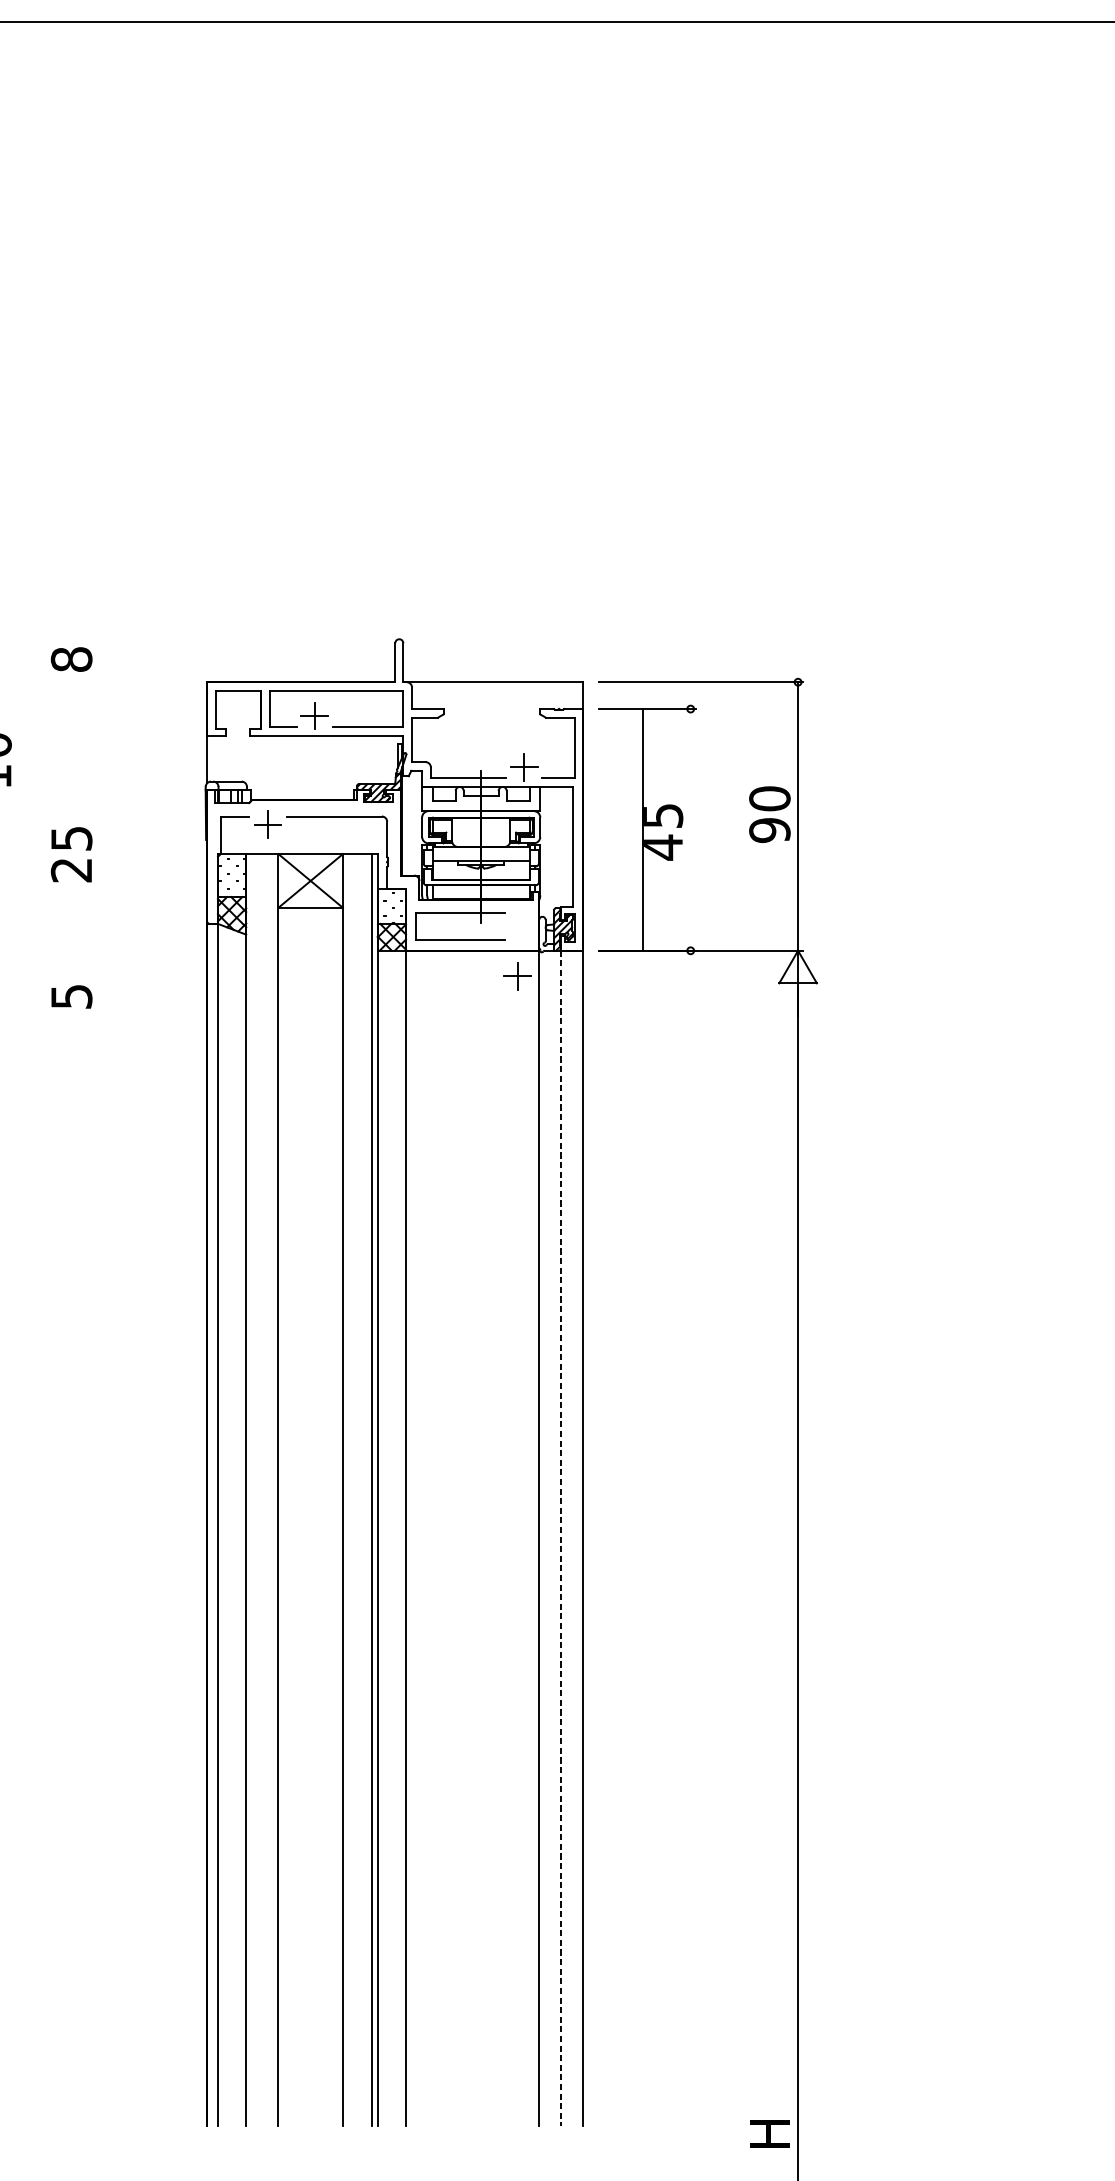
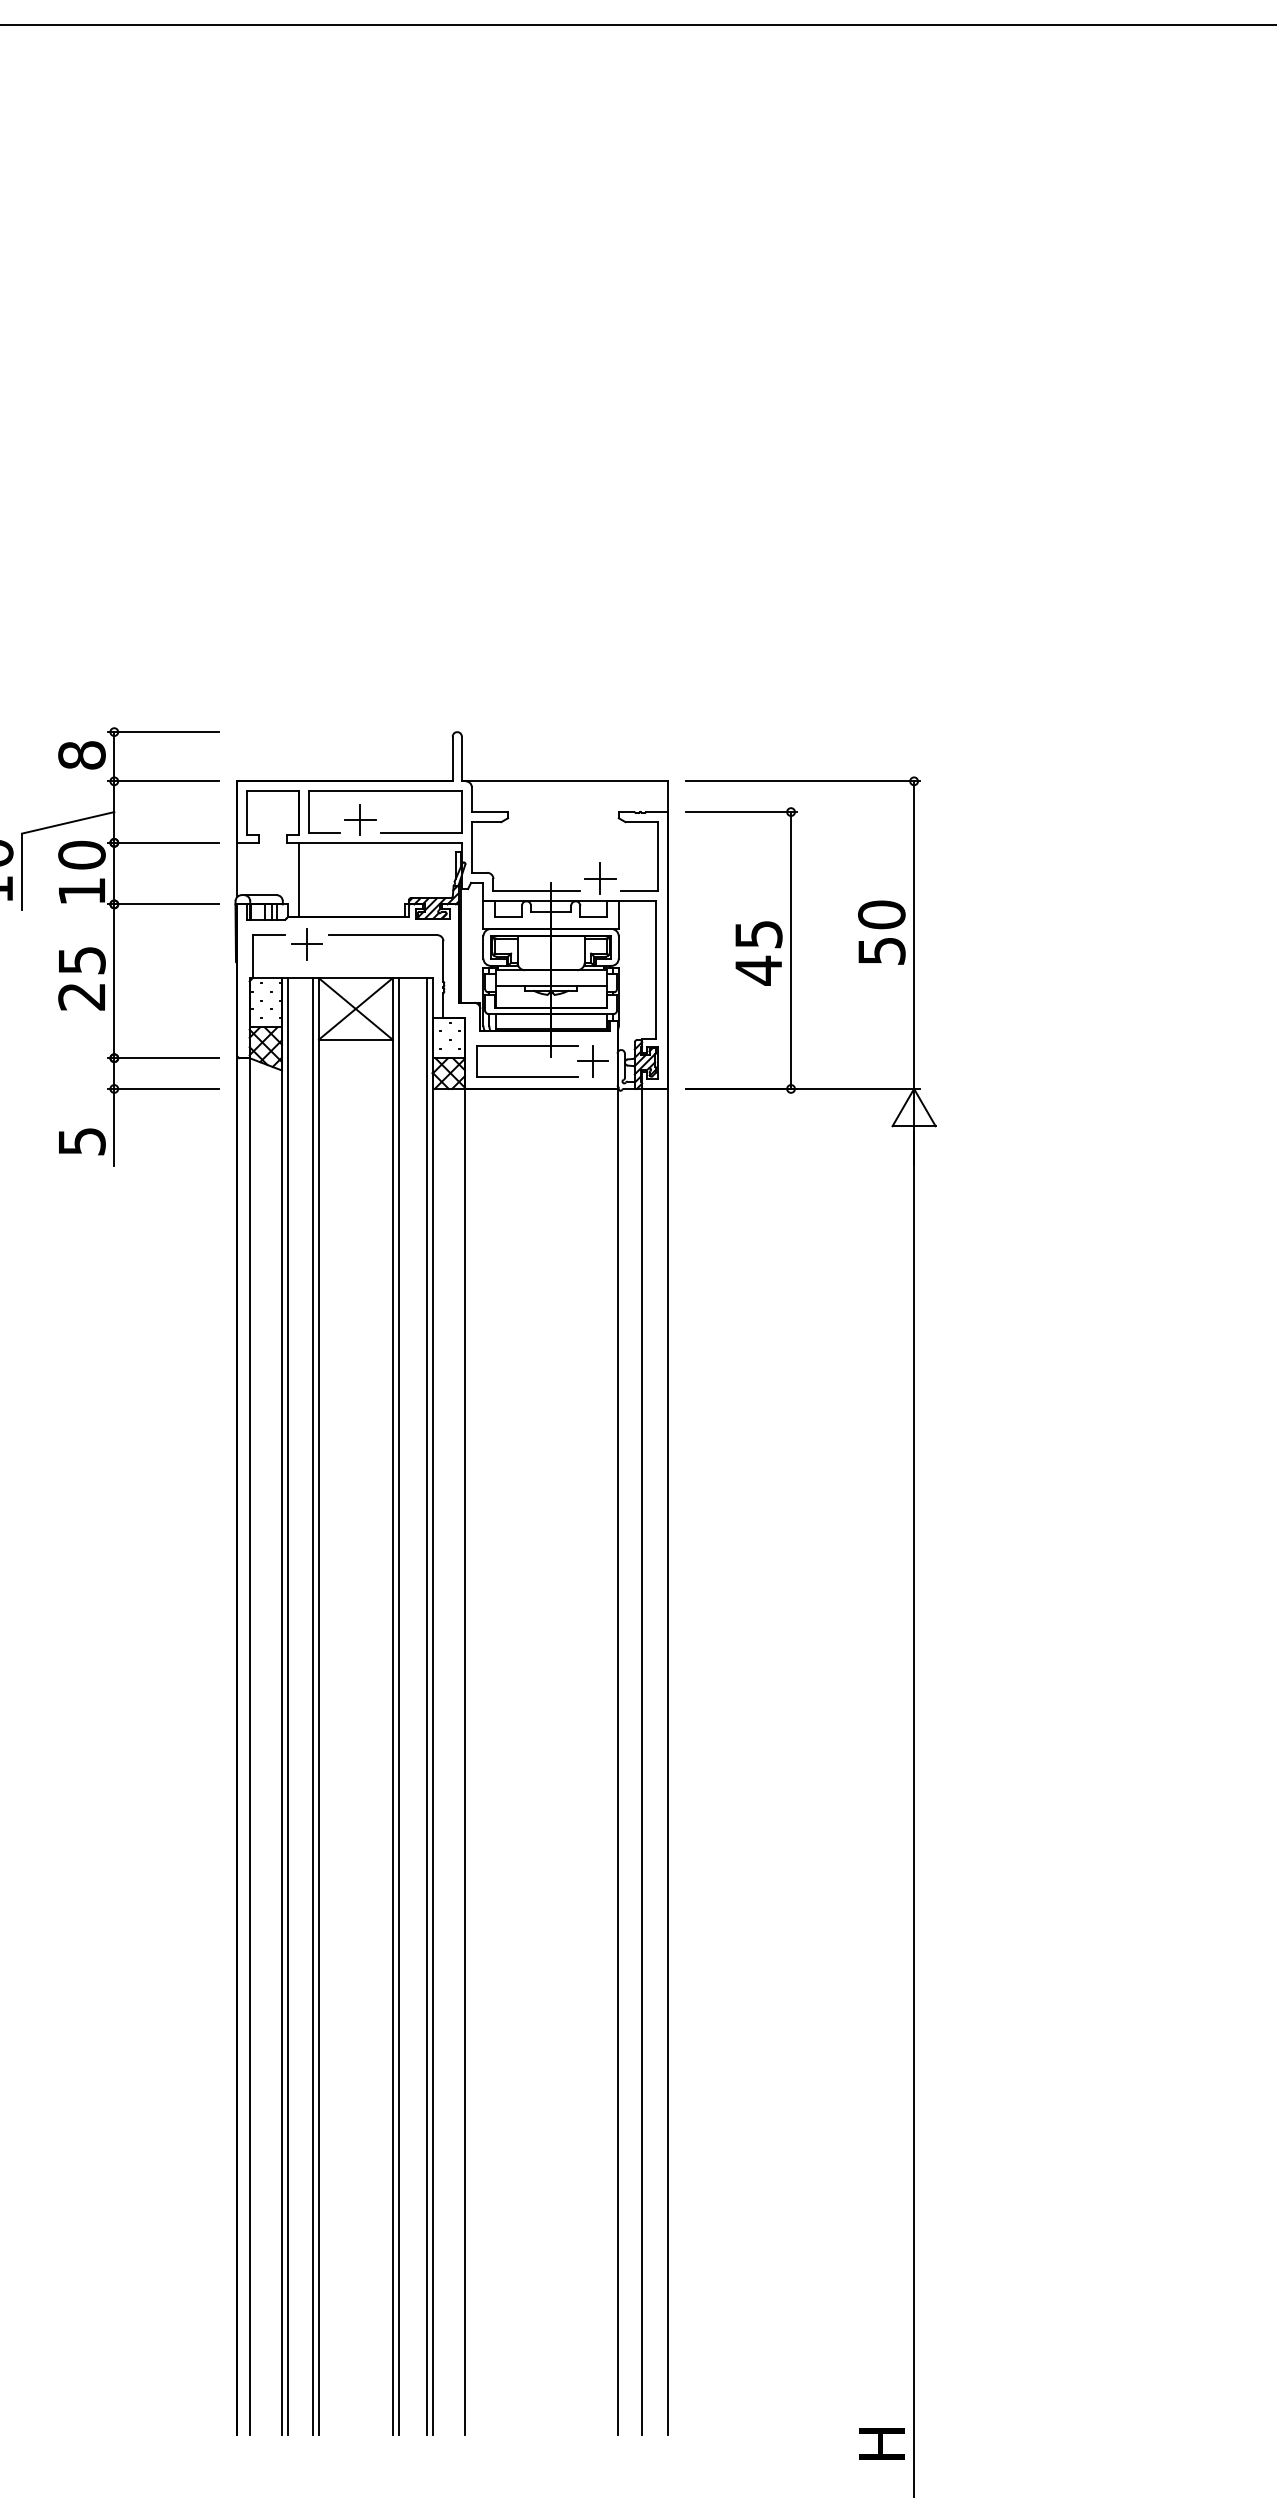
line: (260, 767) -> (298, 879), added
part: (105, 826) -> (120, 946), added
line: (643, 829) -> (791, 950), moved
text: (769, 830) -> (881, 951), 90 -> 50
part: (517, 976) -> (592, 1061), moved
line: (251, 1489) -> (288, 1706), added
line: (272, 1489) -> (312, 1706), added
line: (347, 1489) -> (398, 1706), added
line: (560, 1537) -> (642, 1761), dashed -> solid

